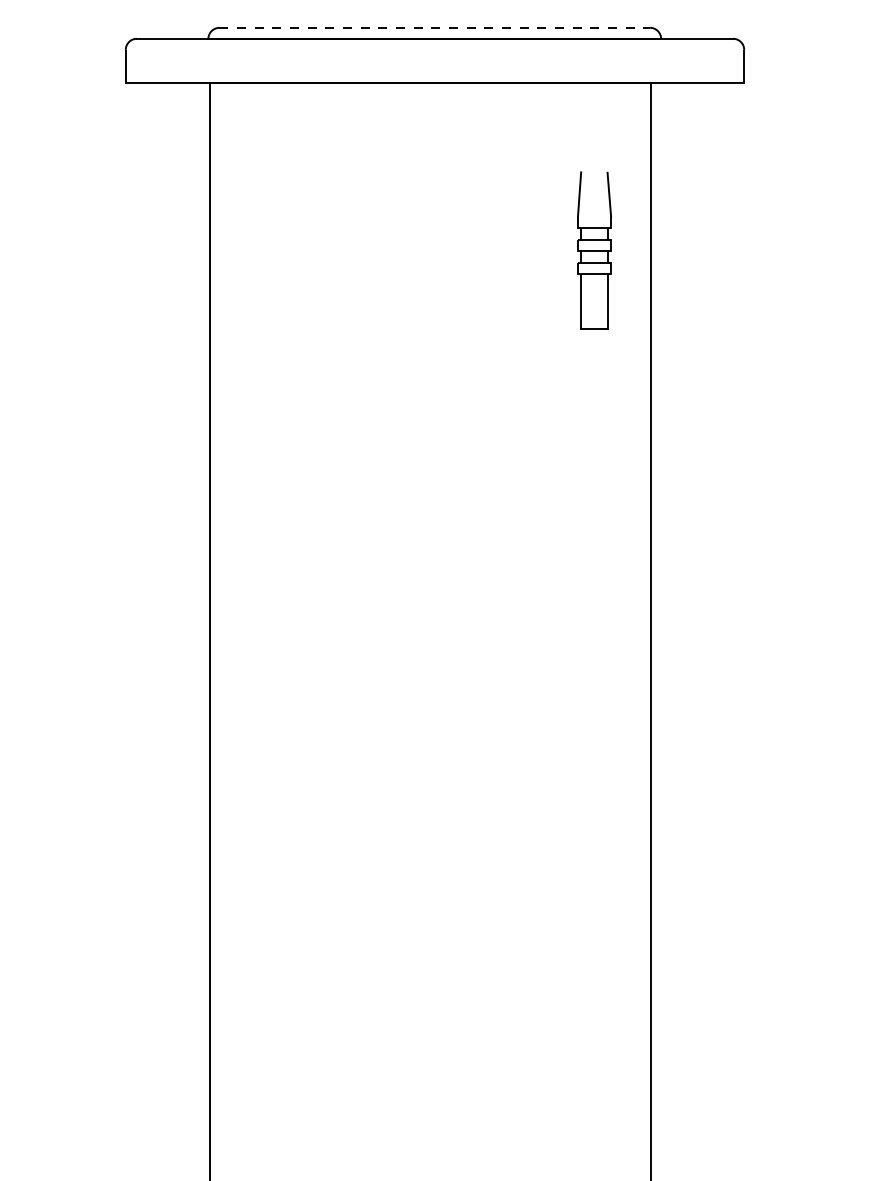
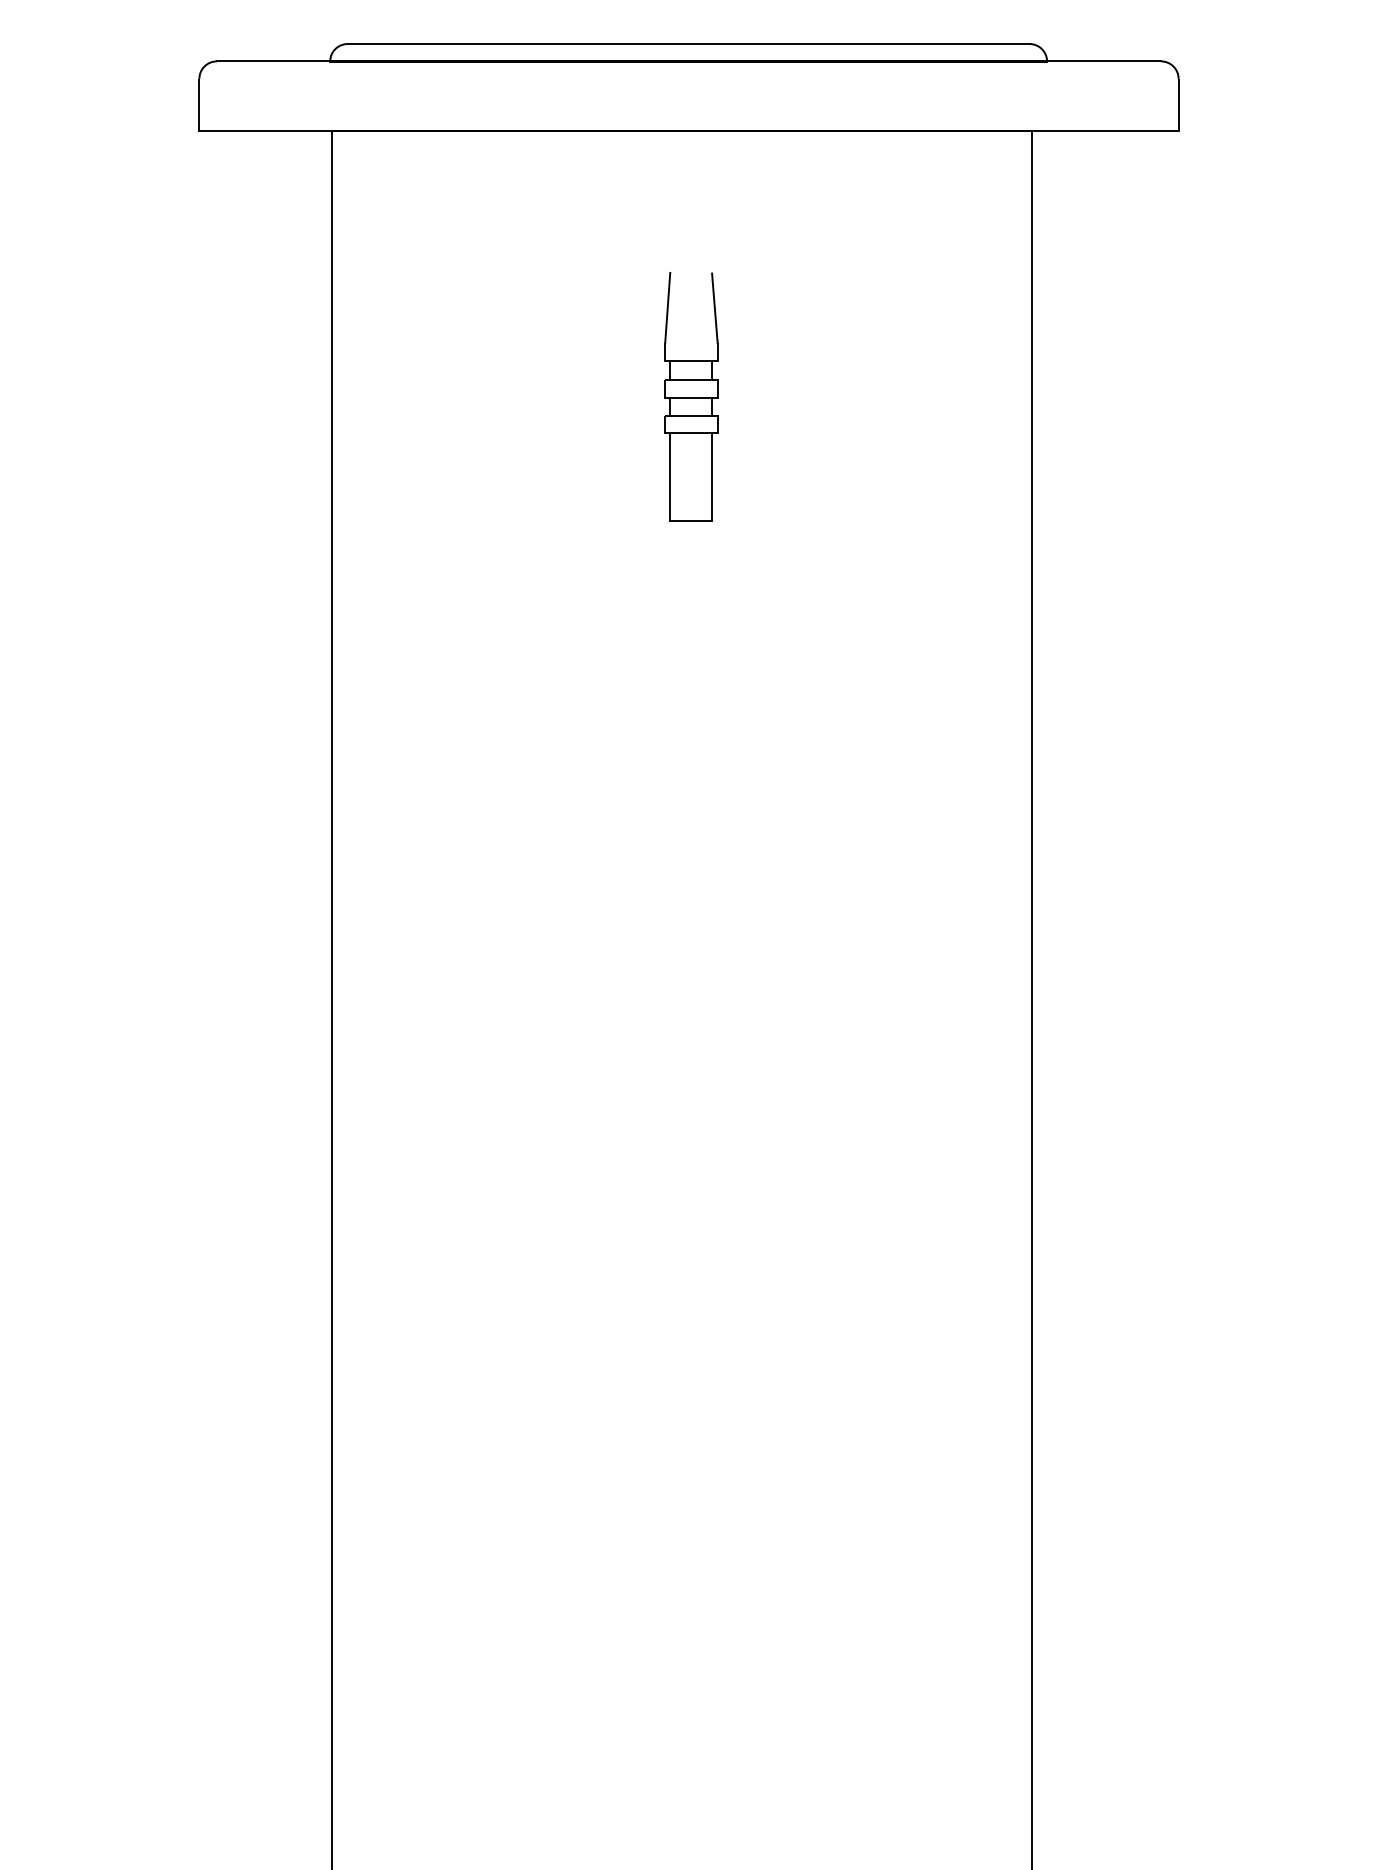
line: (435, 27) -> (689, 43), dashed -> solid
part: (594, 250) -> (691, 396), moved

